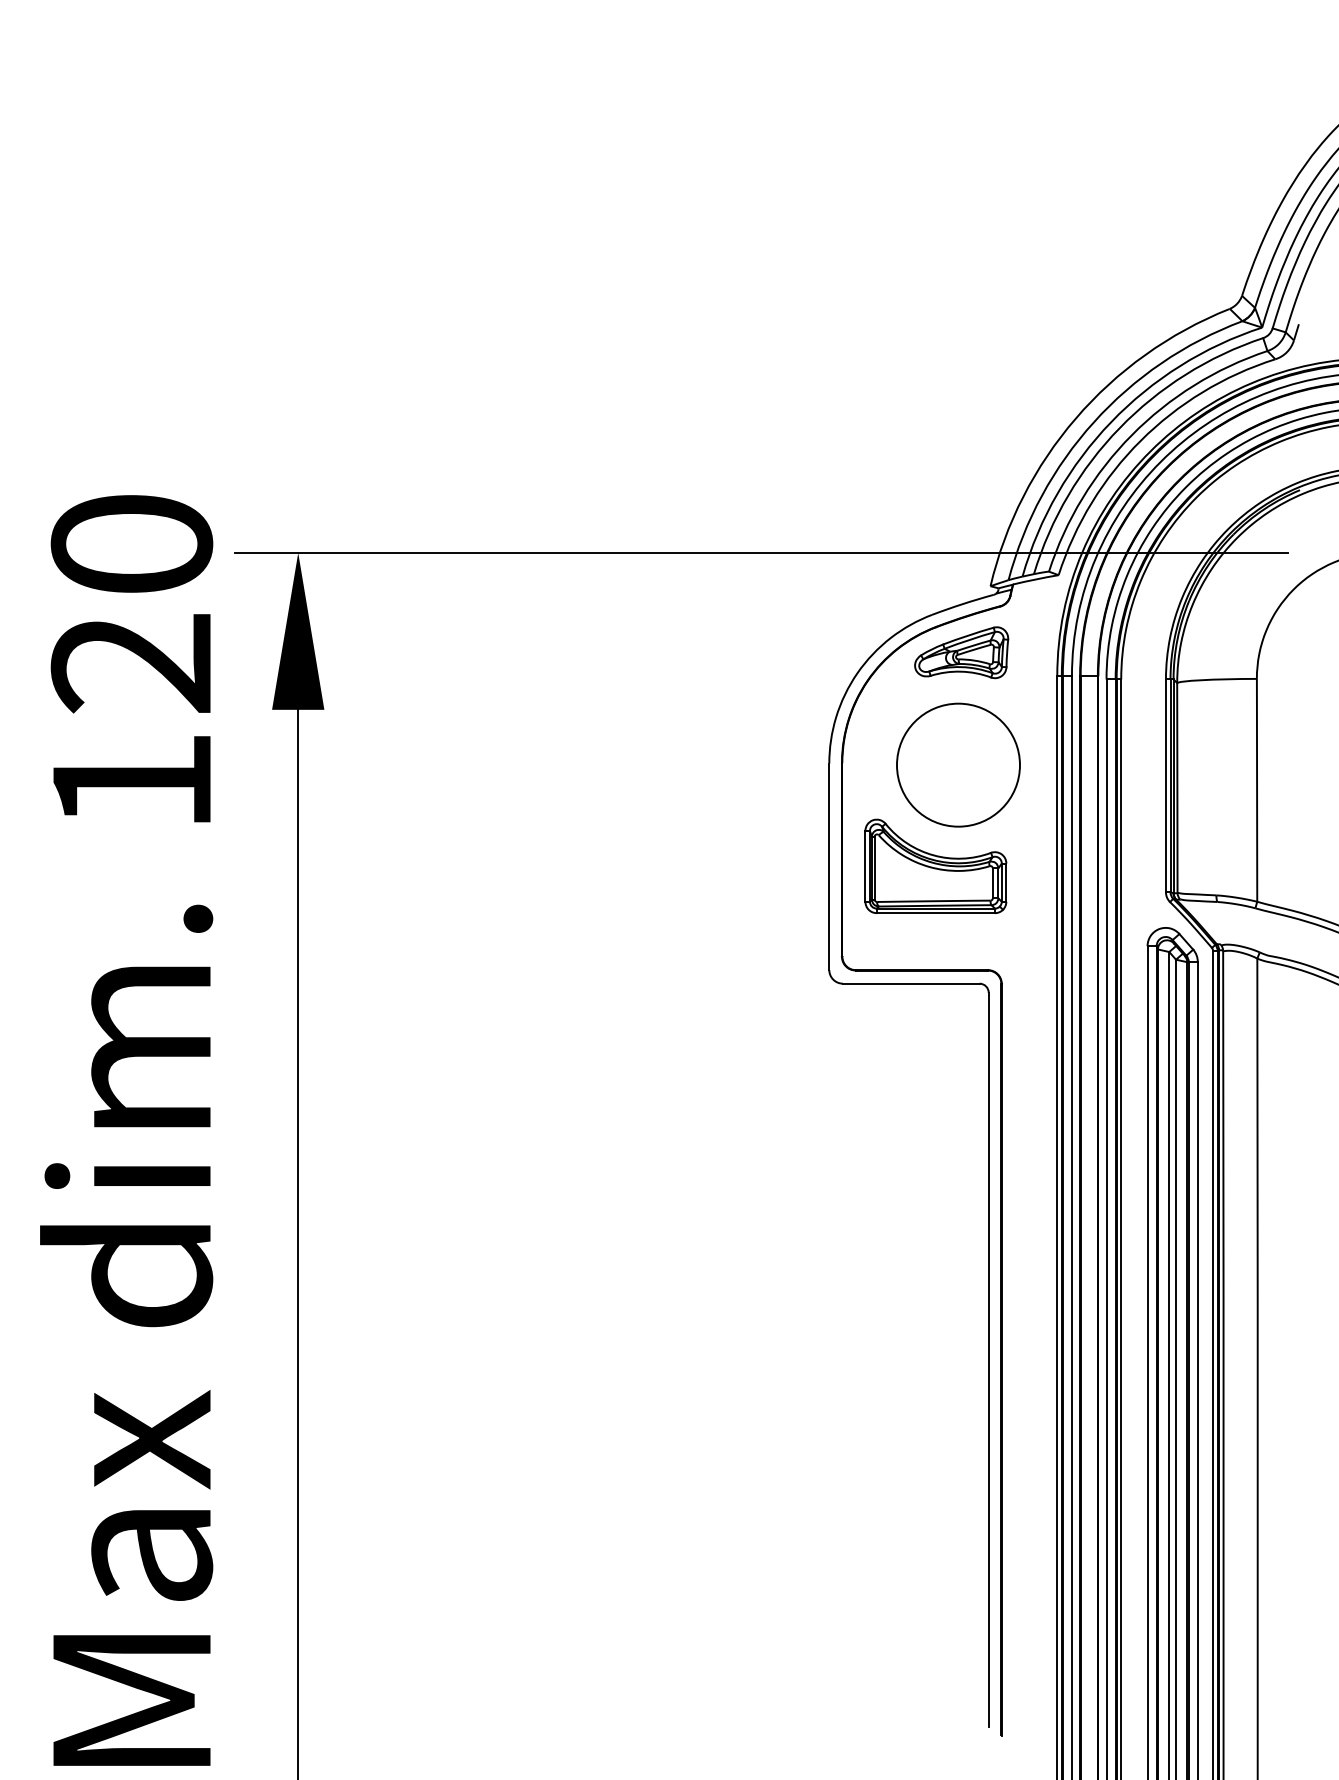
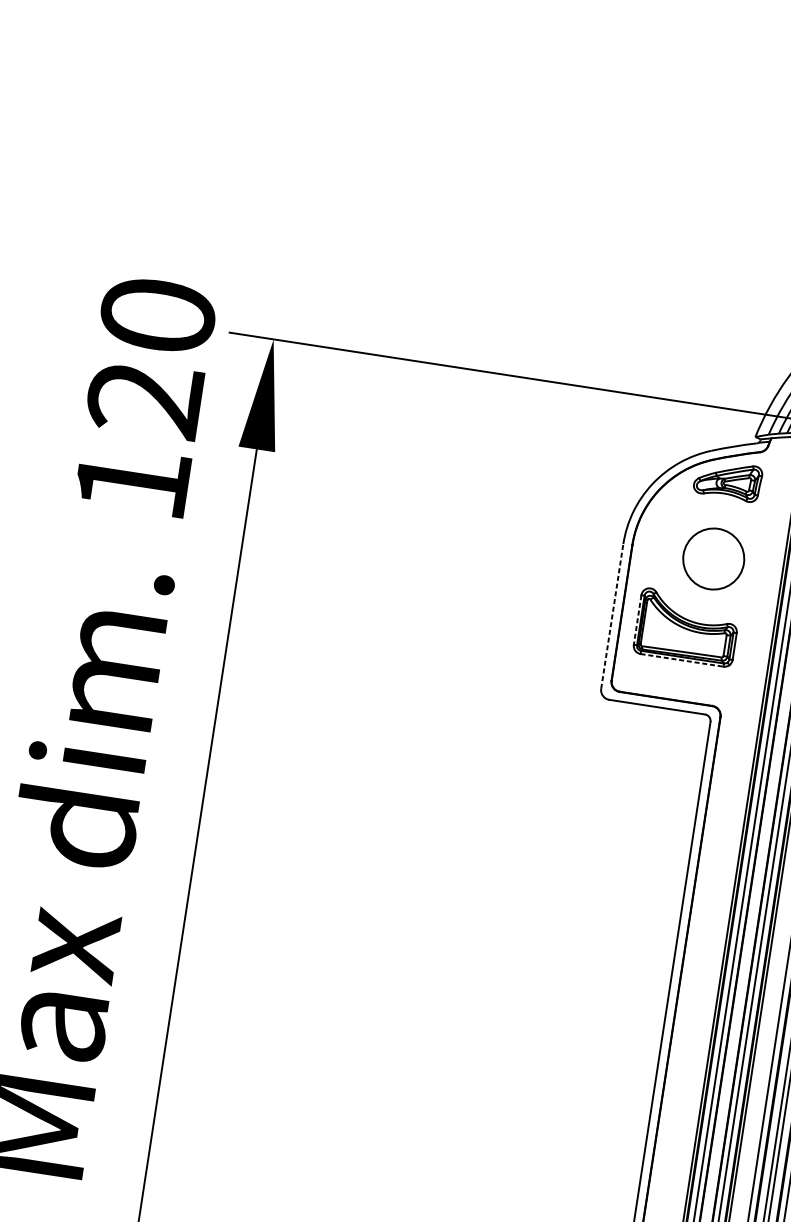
circle: (957, 764) -> (713, 558), size x0.7
line: (829, 866) -> (612, 616), solid -> dashed
line: (865, 866) -> (637, 620), solid -> dashed
line: (936, 913) -> (682, 660), solid -> dashed

